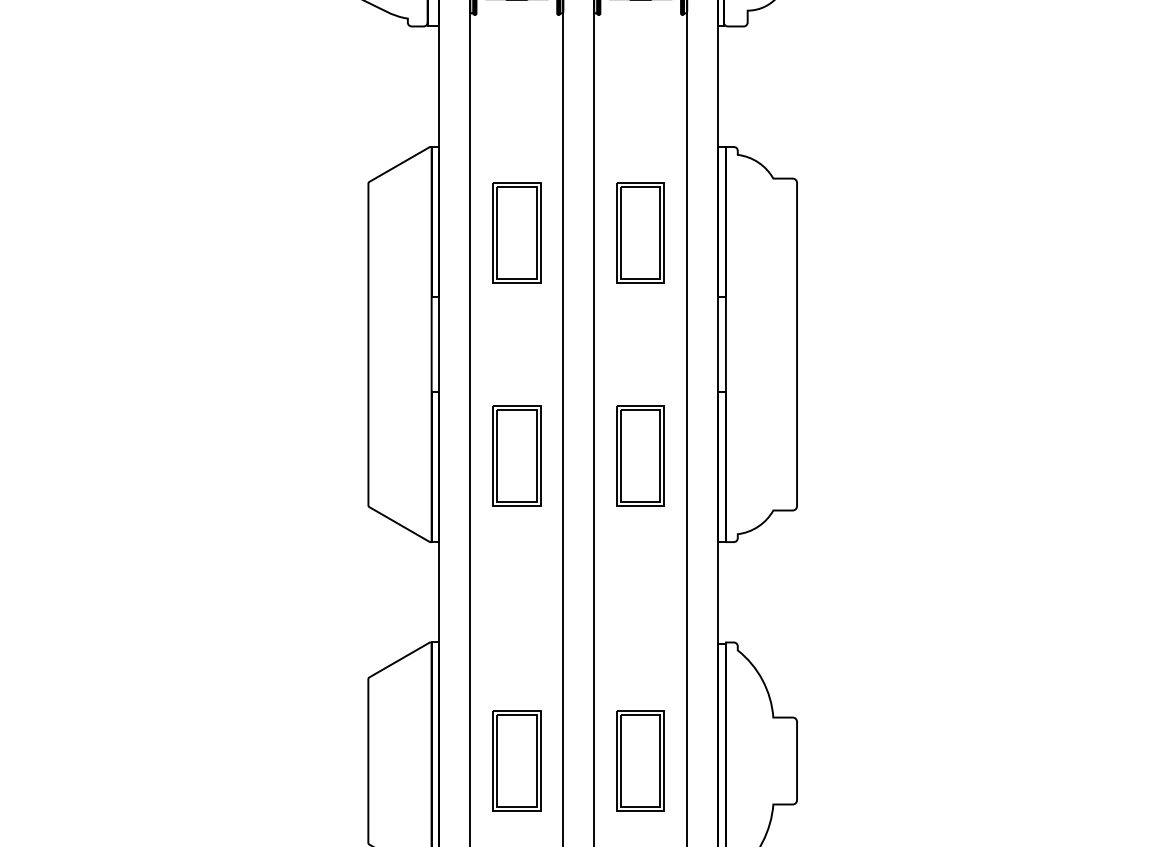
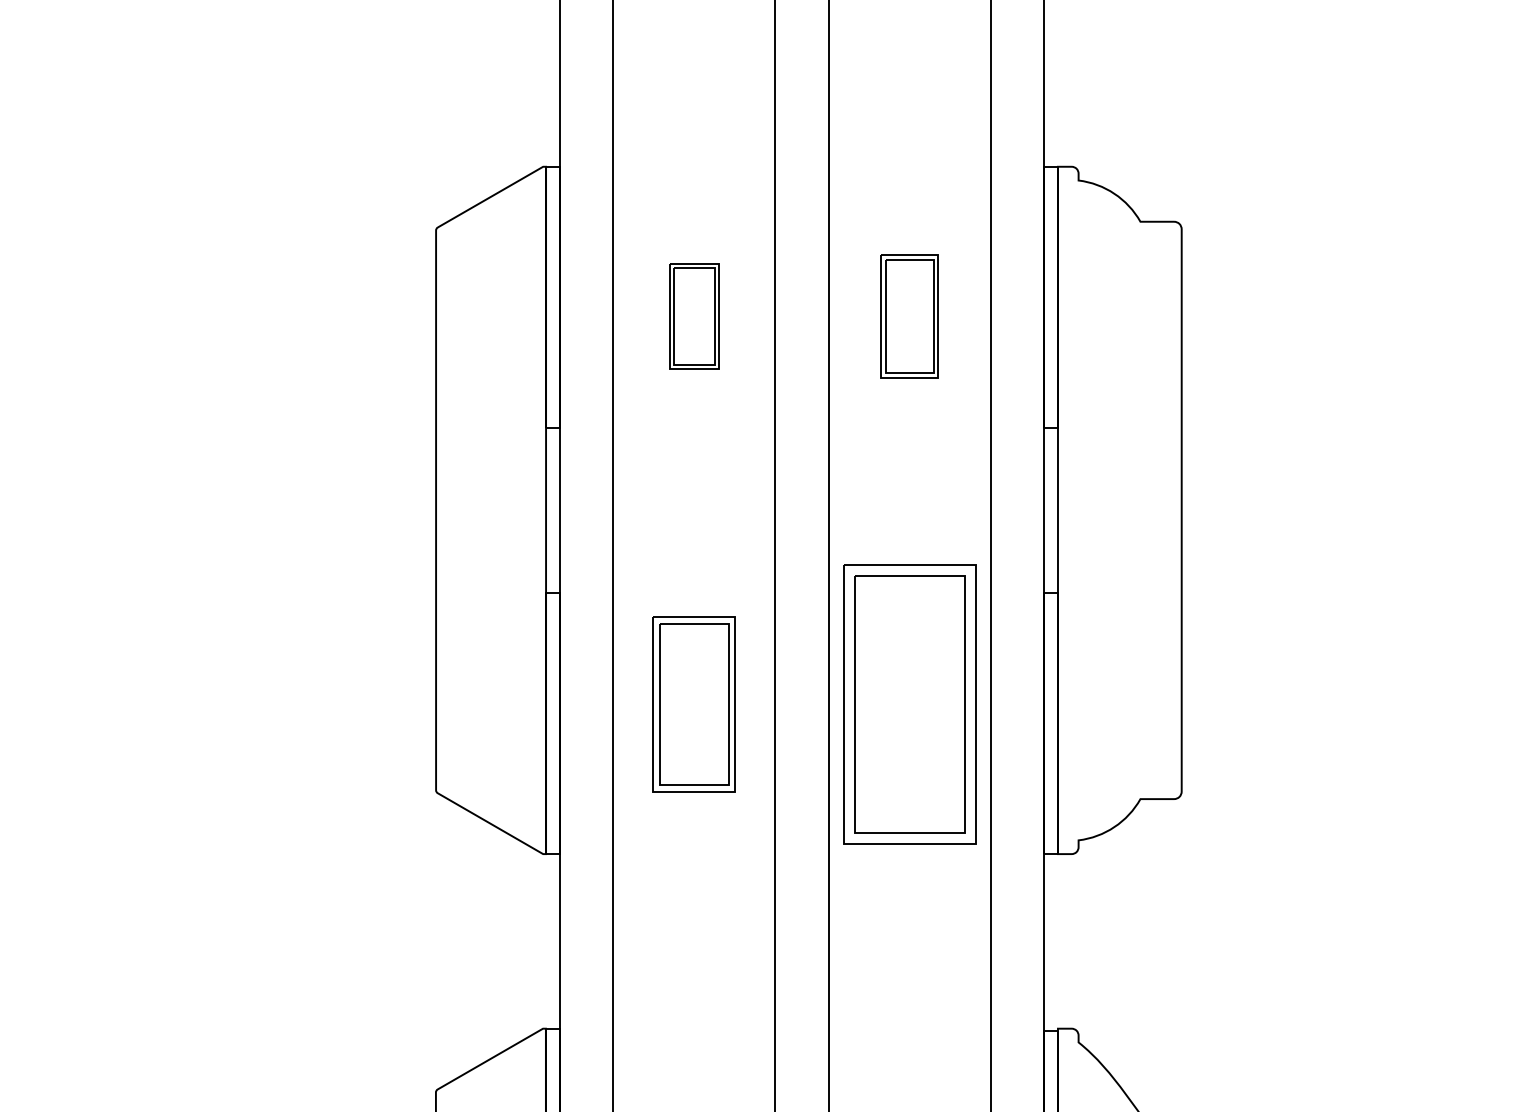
part: (516, 232) -> (693, 315), size x0.6
part: (640, 232) -> (909, 315), size x0.7
part: (640, 455) -> (909, 703), size x1.6

